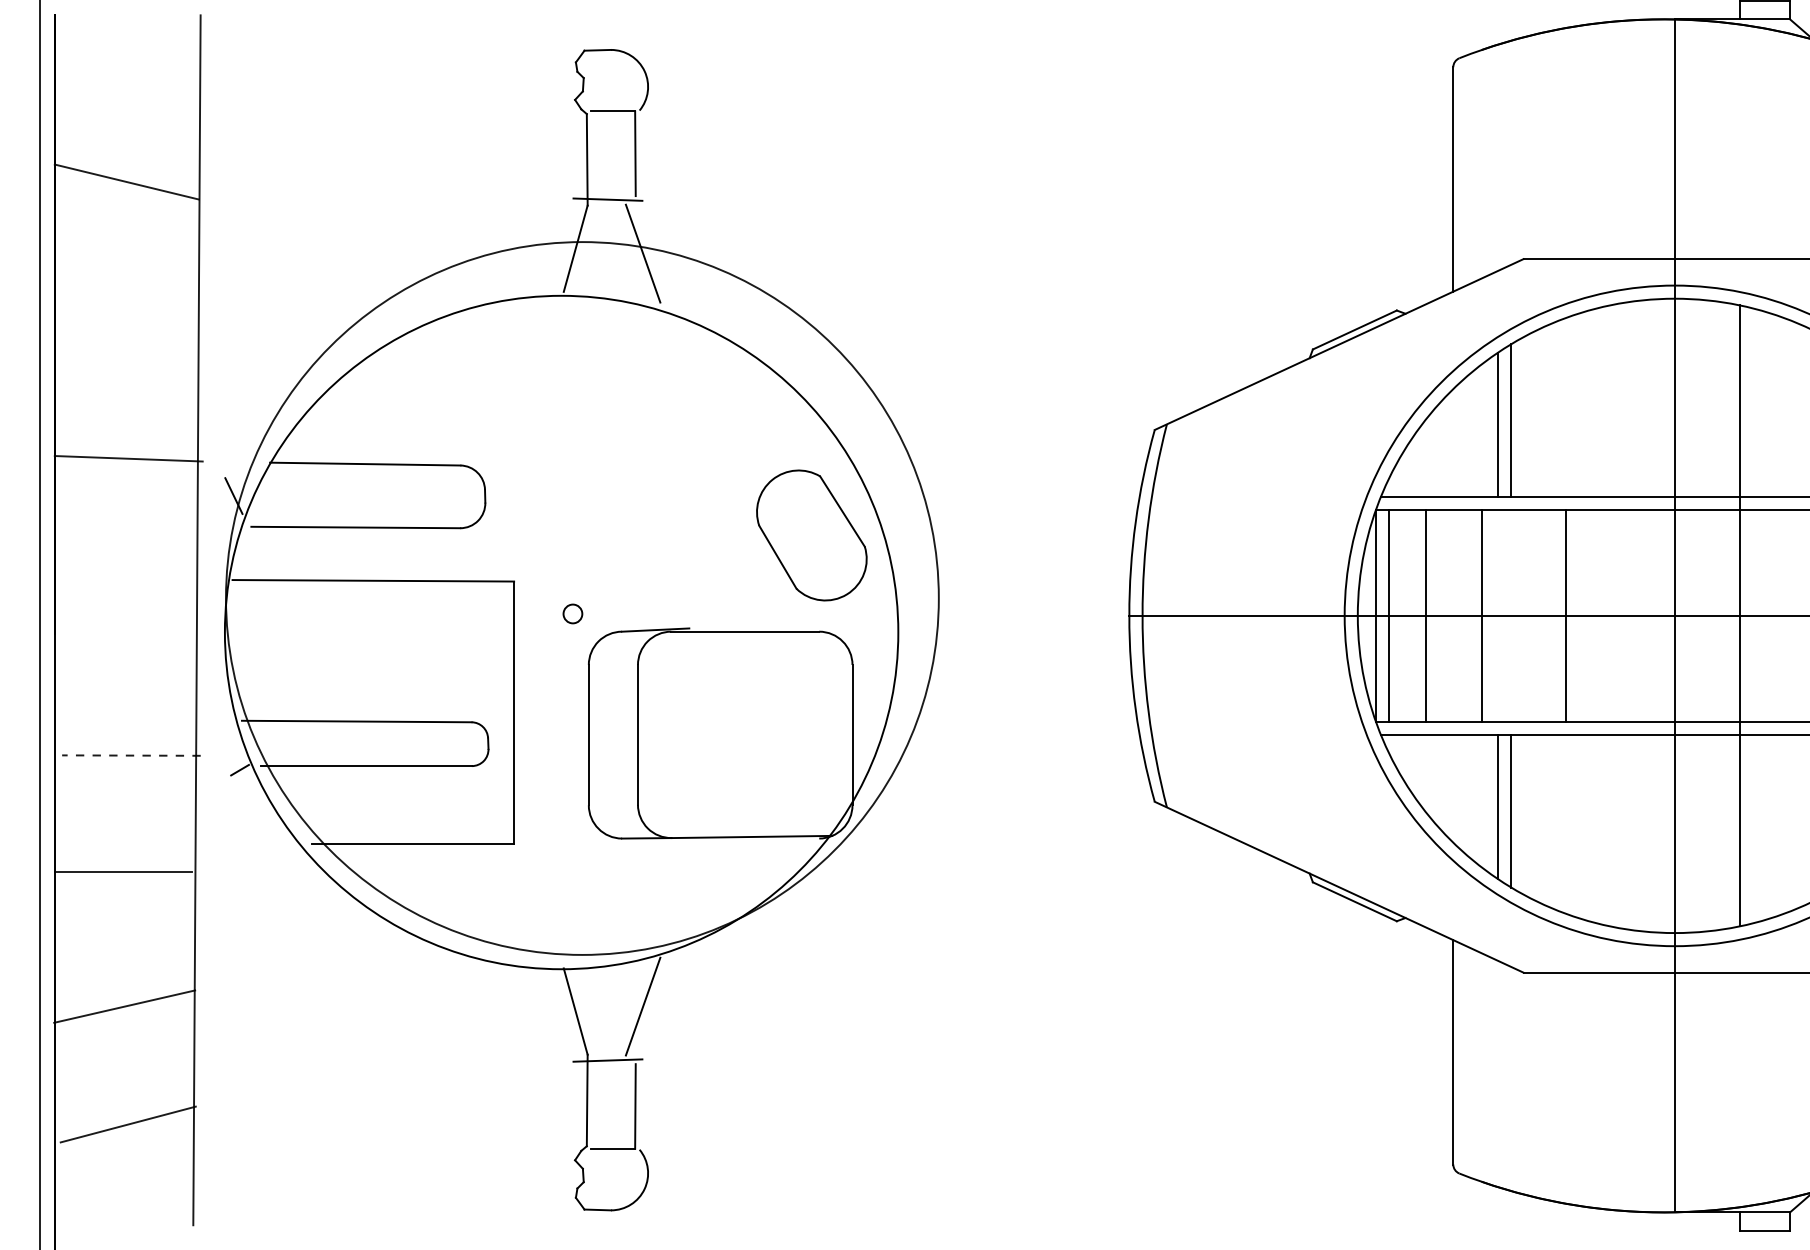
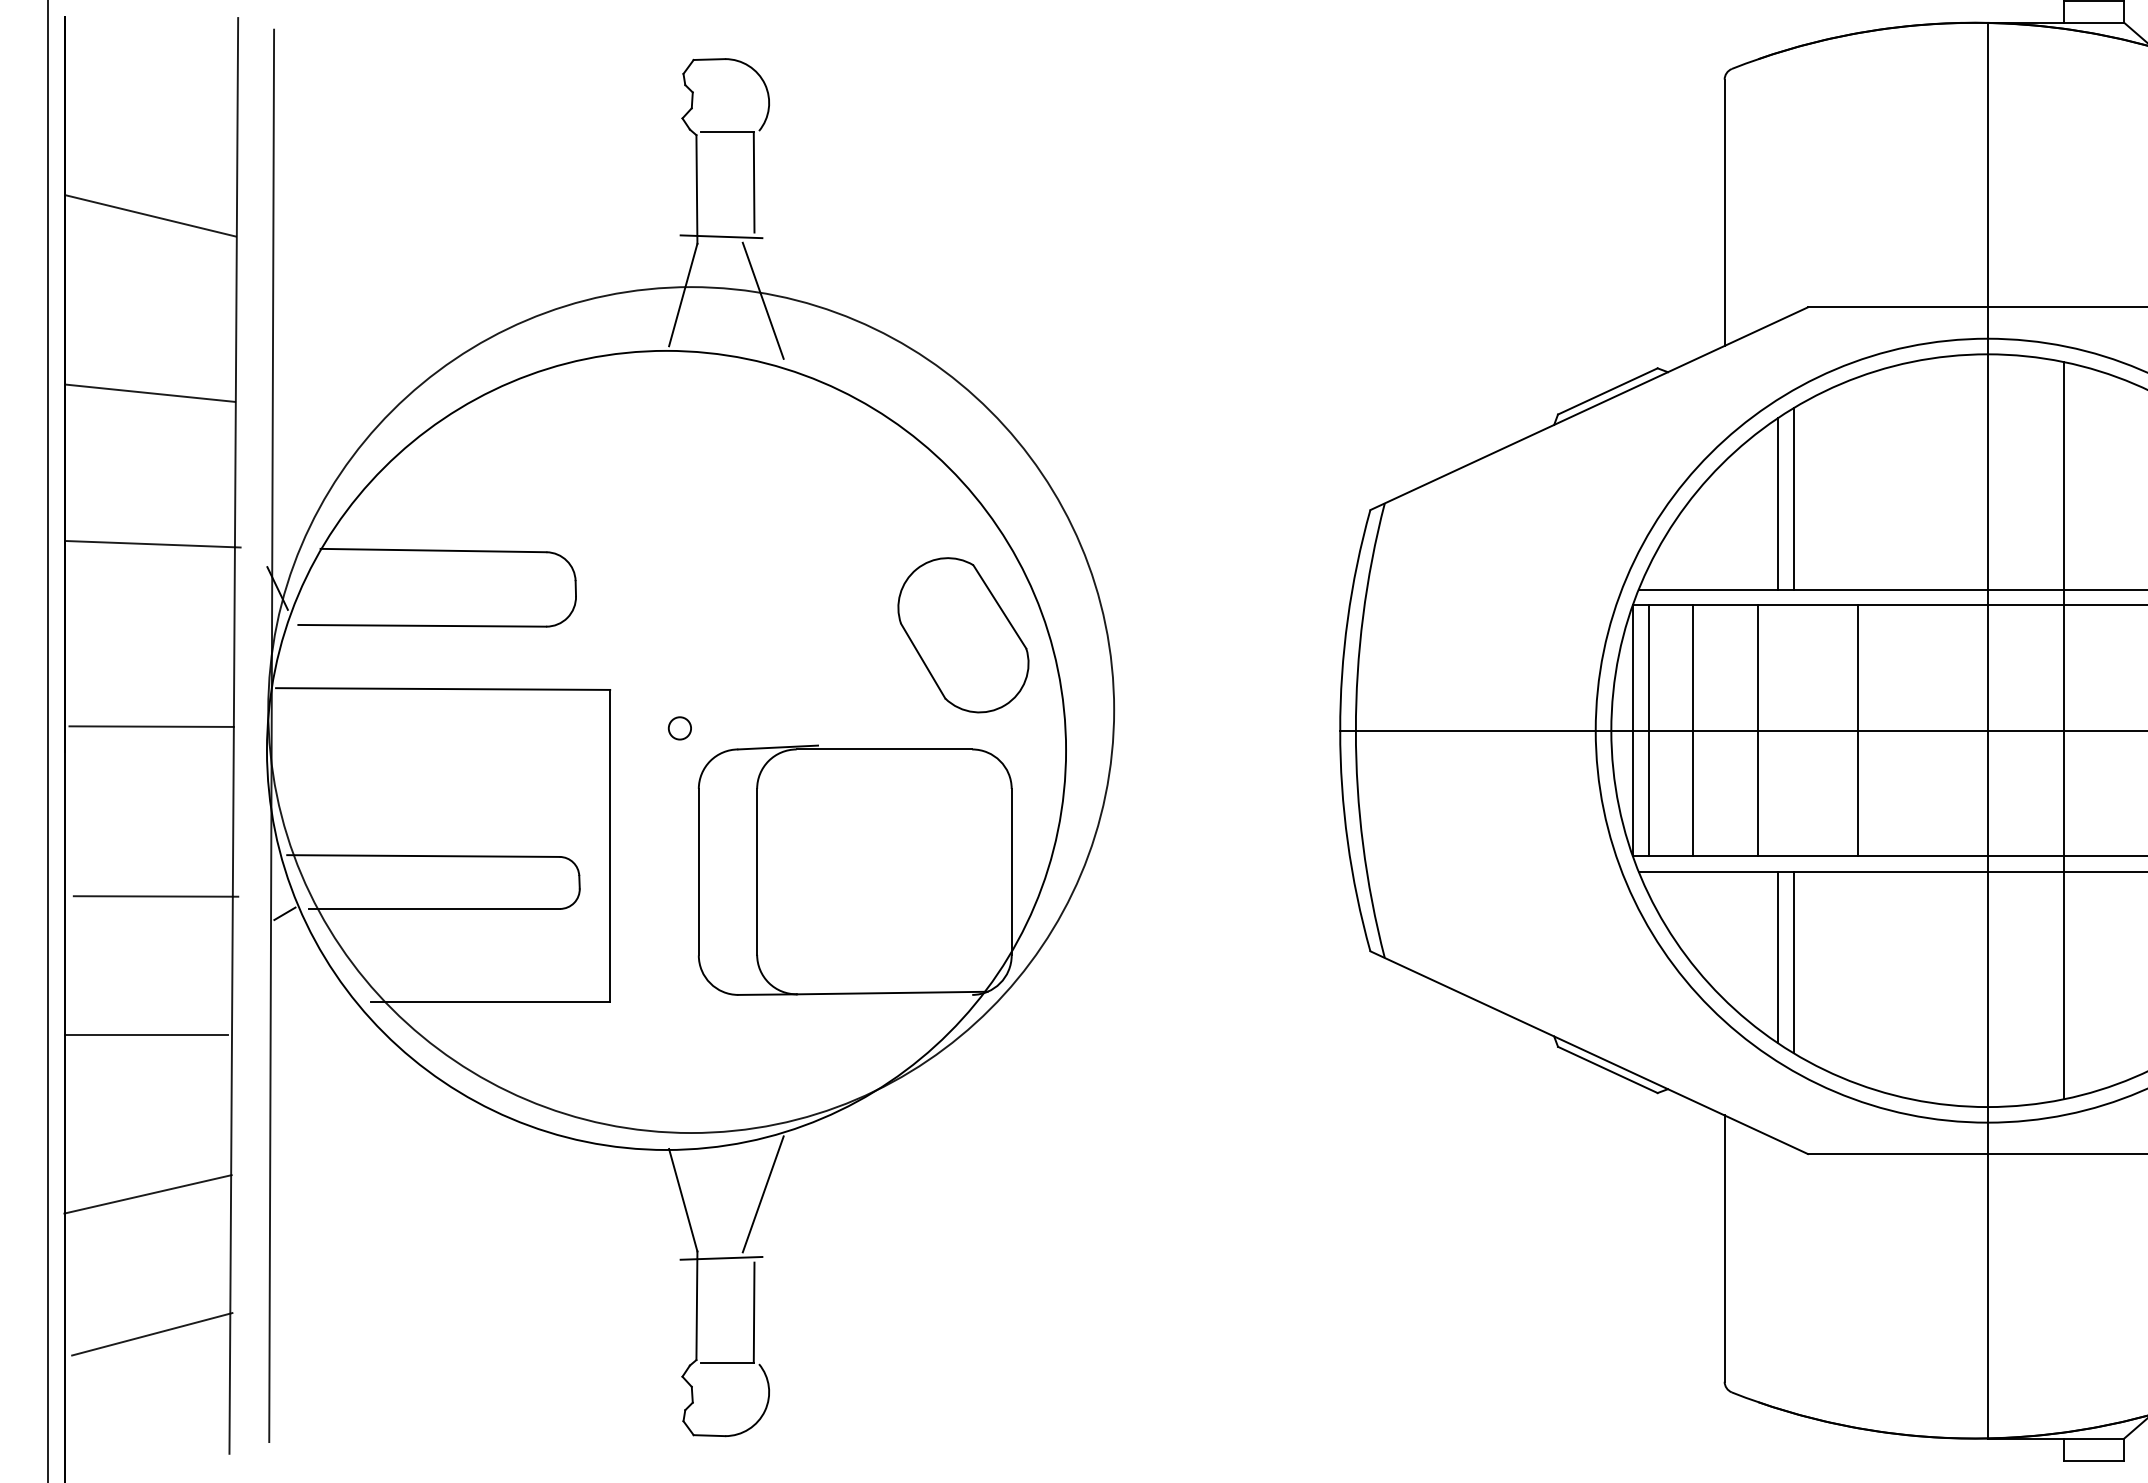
line: (126, 330) -> (150, 392), added
line: (127, 612) -> (151, 726), added
line: (228, 619) -> (271, 735), added
line: (130, 755) -> (155, 896), dashed -> solid

